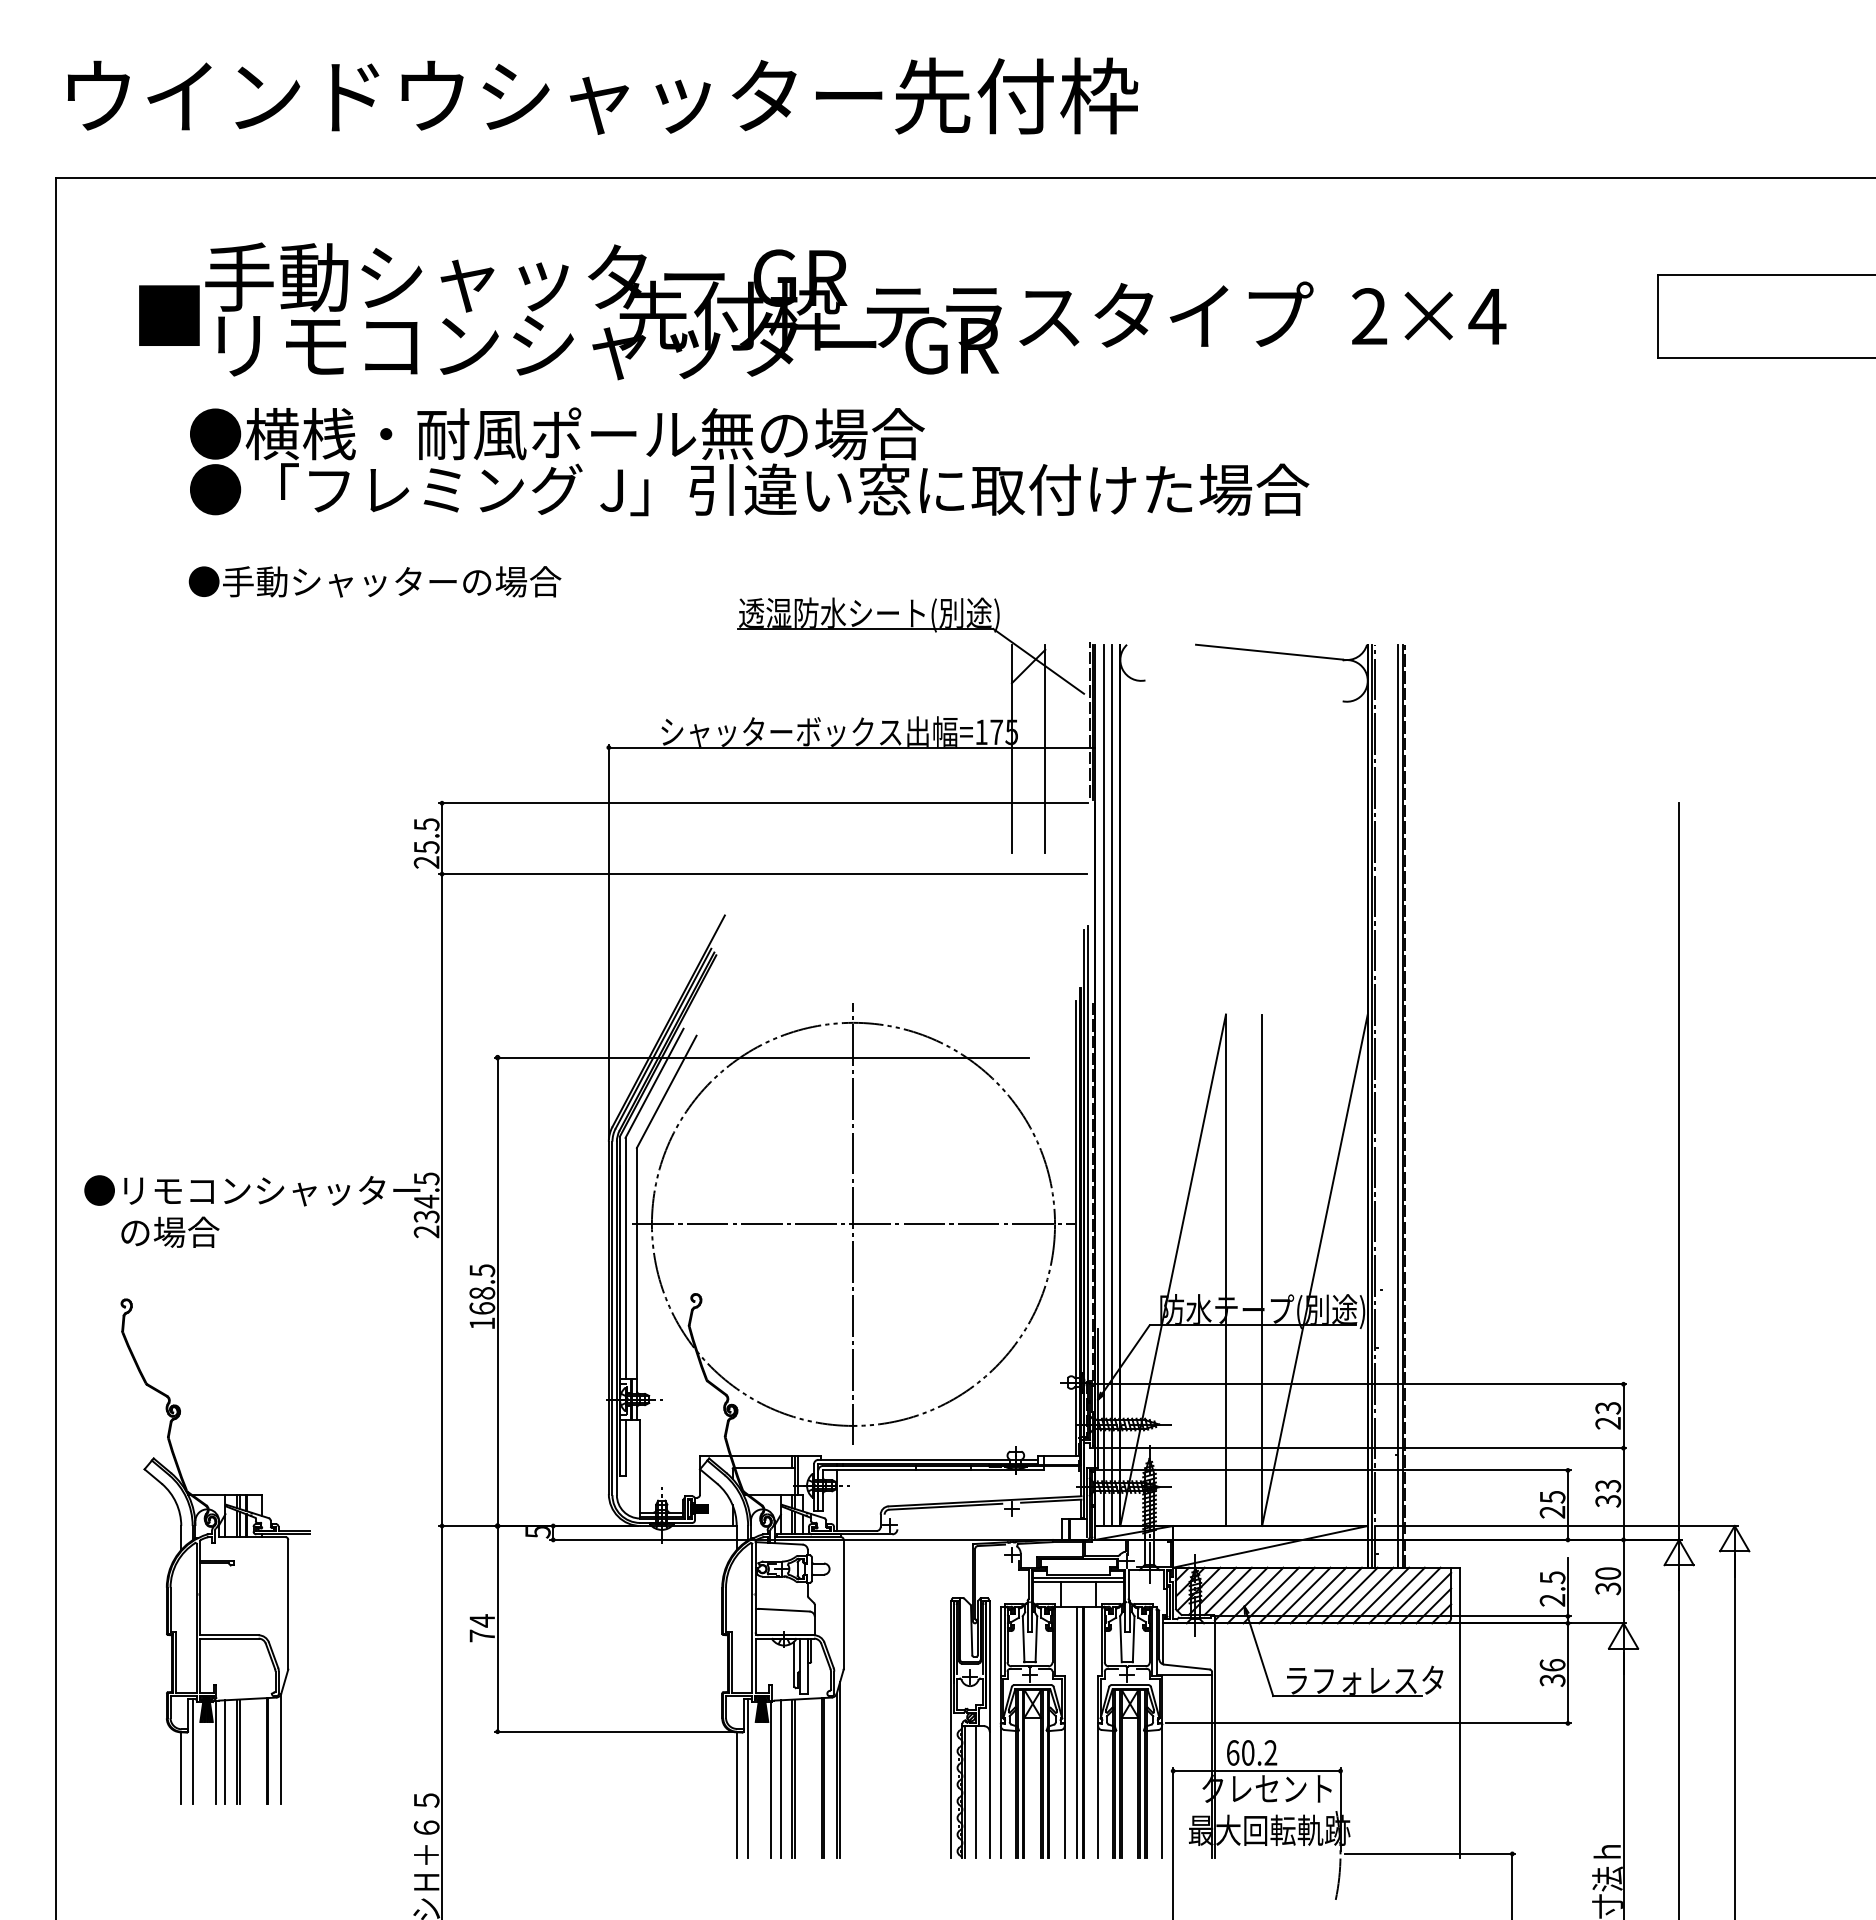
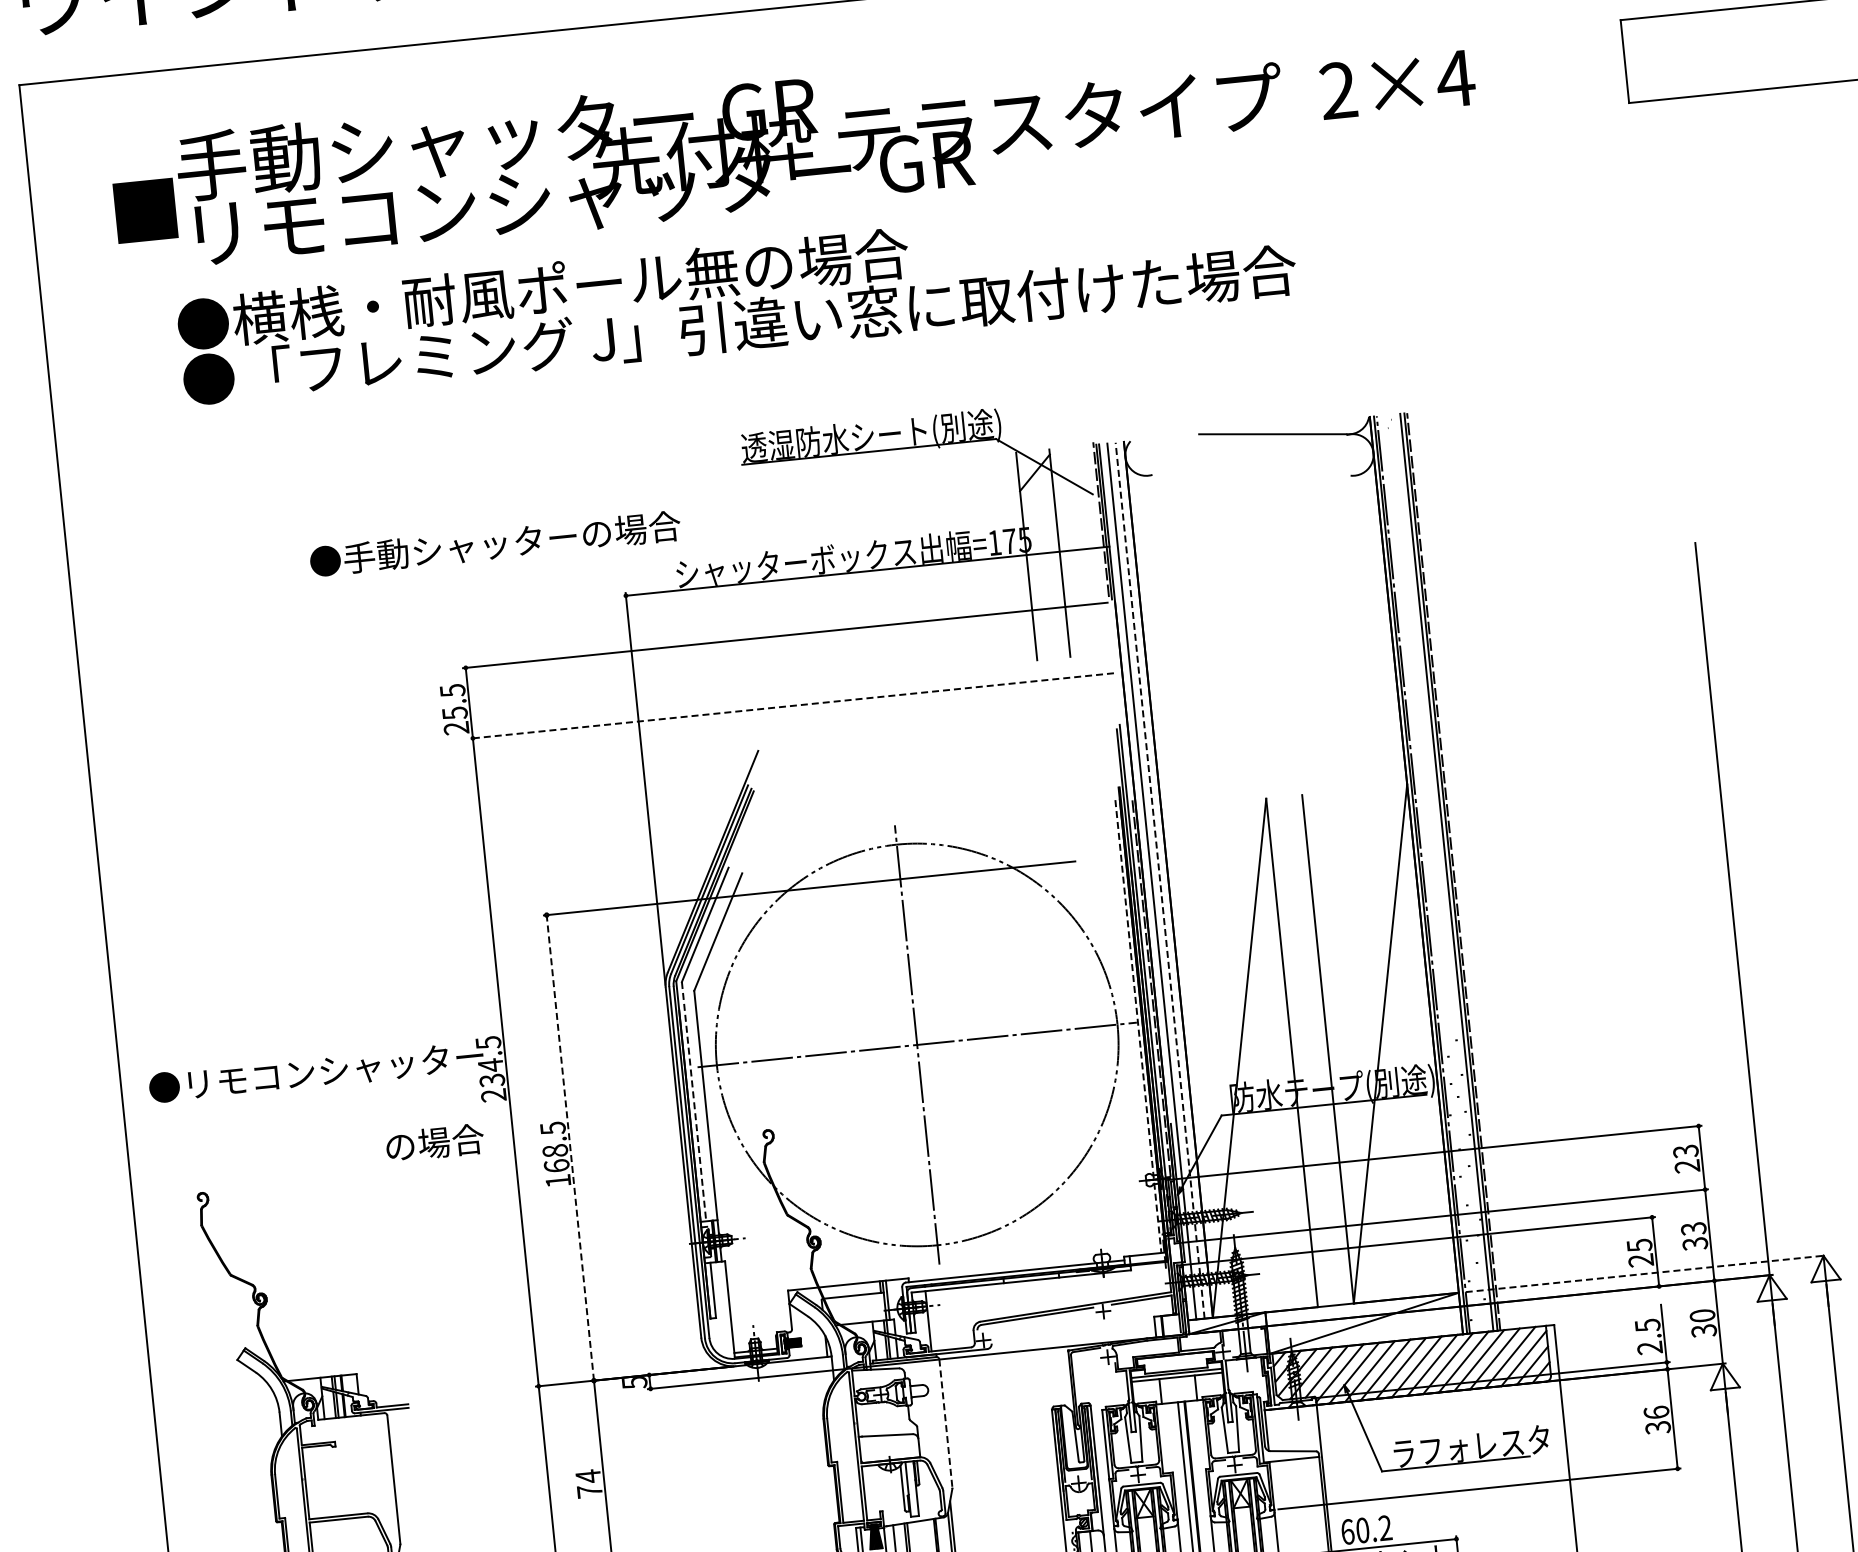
text: (374, 581) -> (494, 543), moved
line: (763, 874) -> (792, 706), solid -> dashed
line: (1112, 1085) -> (1160, 880), solid -> dashed
line: (1075, 1228) -> (1138, 1026), solid -> dashed
text: (170, 1231) -> (435, 1142), moved
line: (625, 1258) -> (694, 1101), solid -> dashed
line: (497, 1291) -> (570, 1147), solid -> dashed
line: (1556, 1526) -> (1646, 1274), solid -> dashed
line: (843, 1604) -> (945, 1423), solid -> dashed

